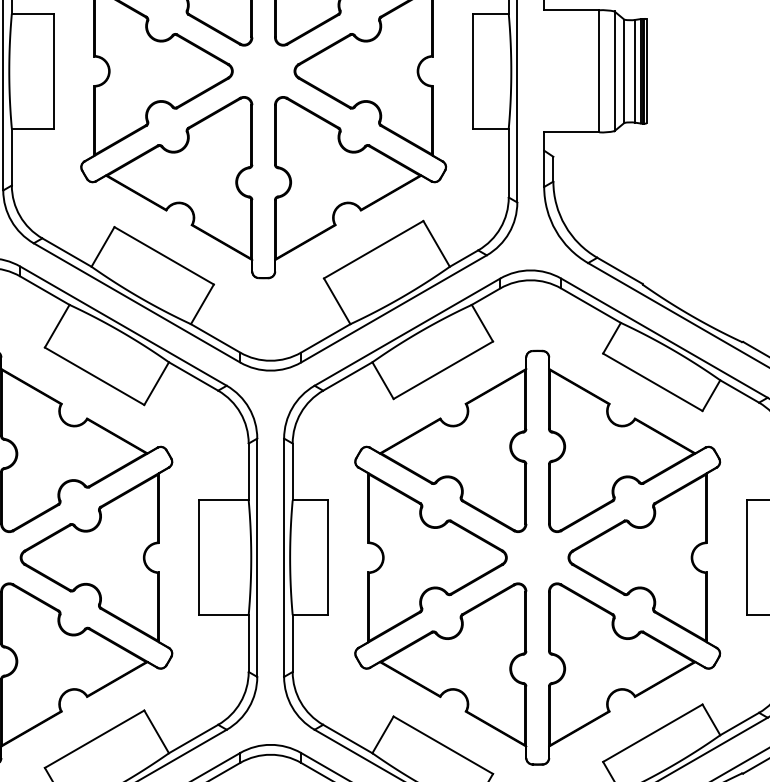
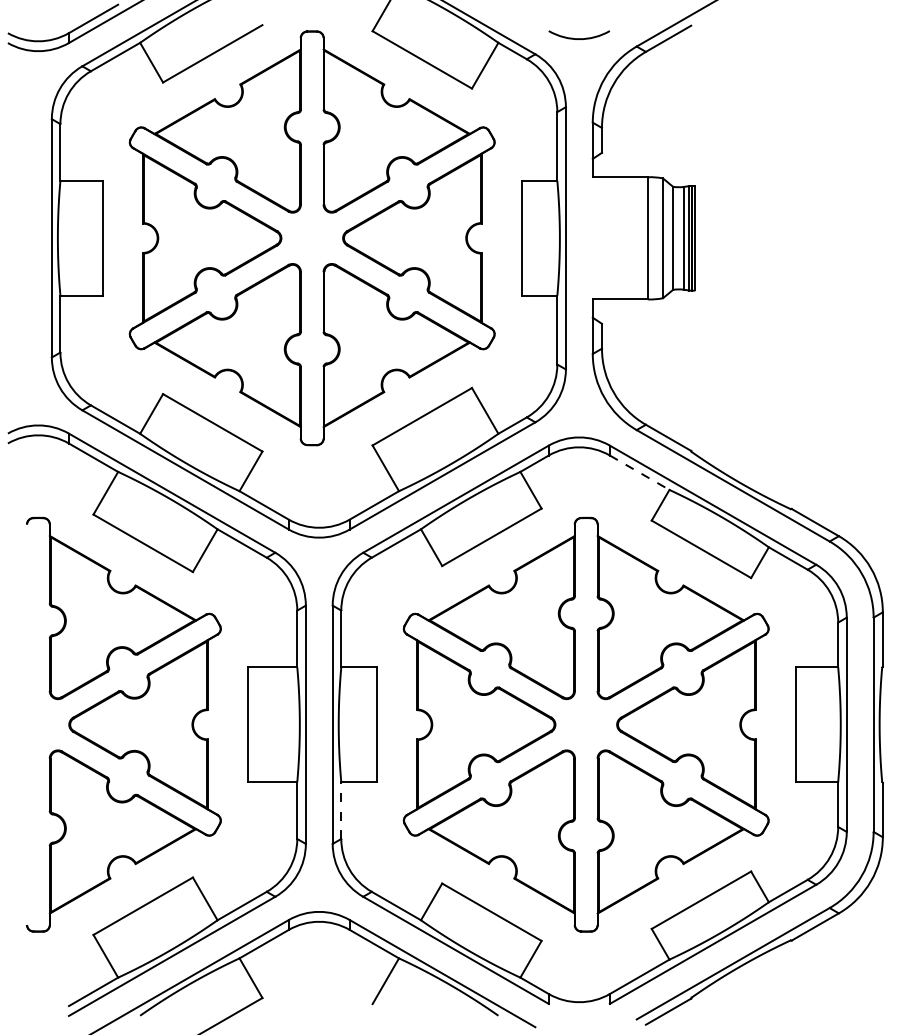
line: (591, 305) -> (640, 472), solid -> dashed
line: (292, 643) -> (341, 810), solid -> dashed

